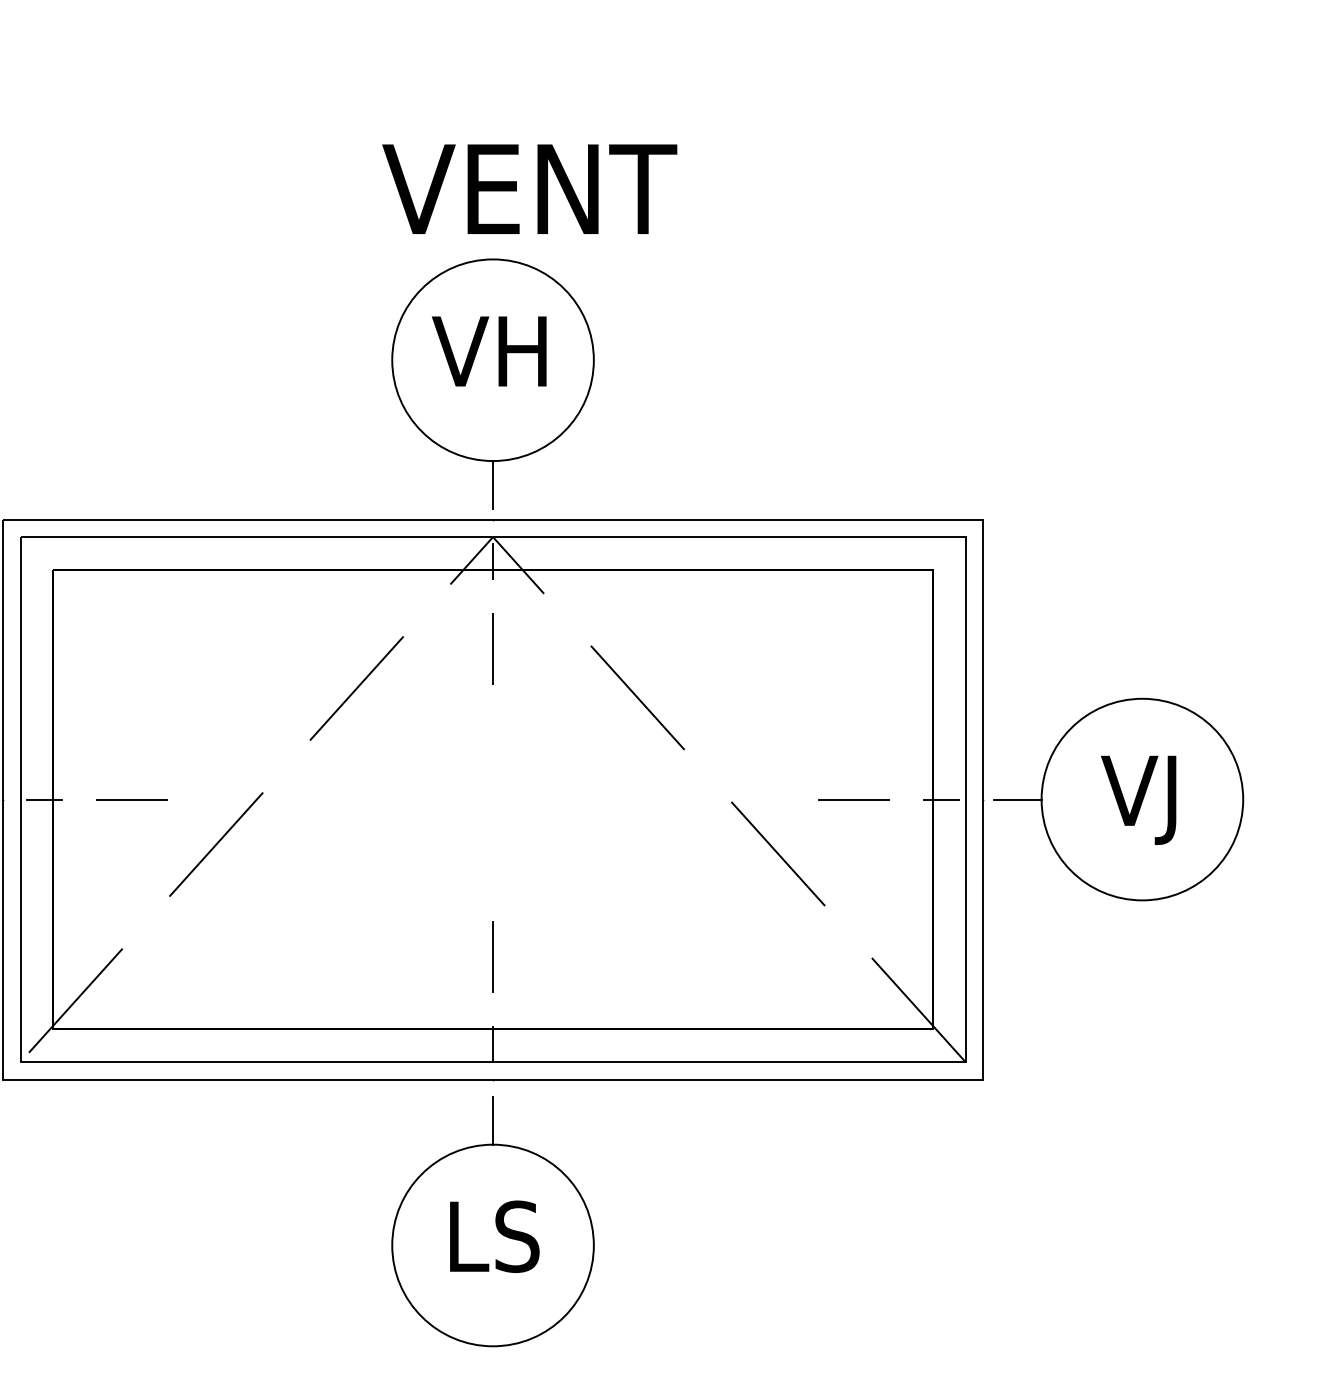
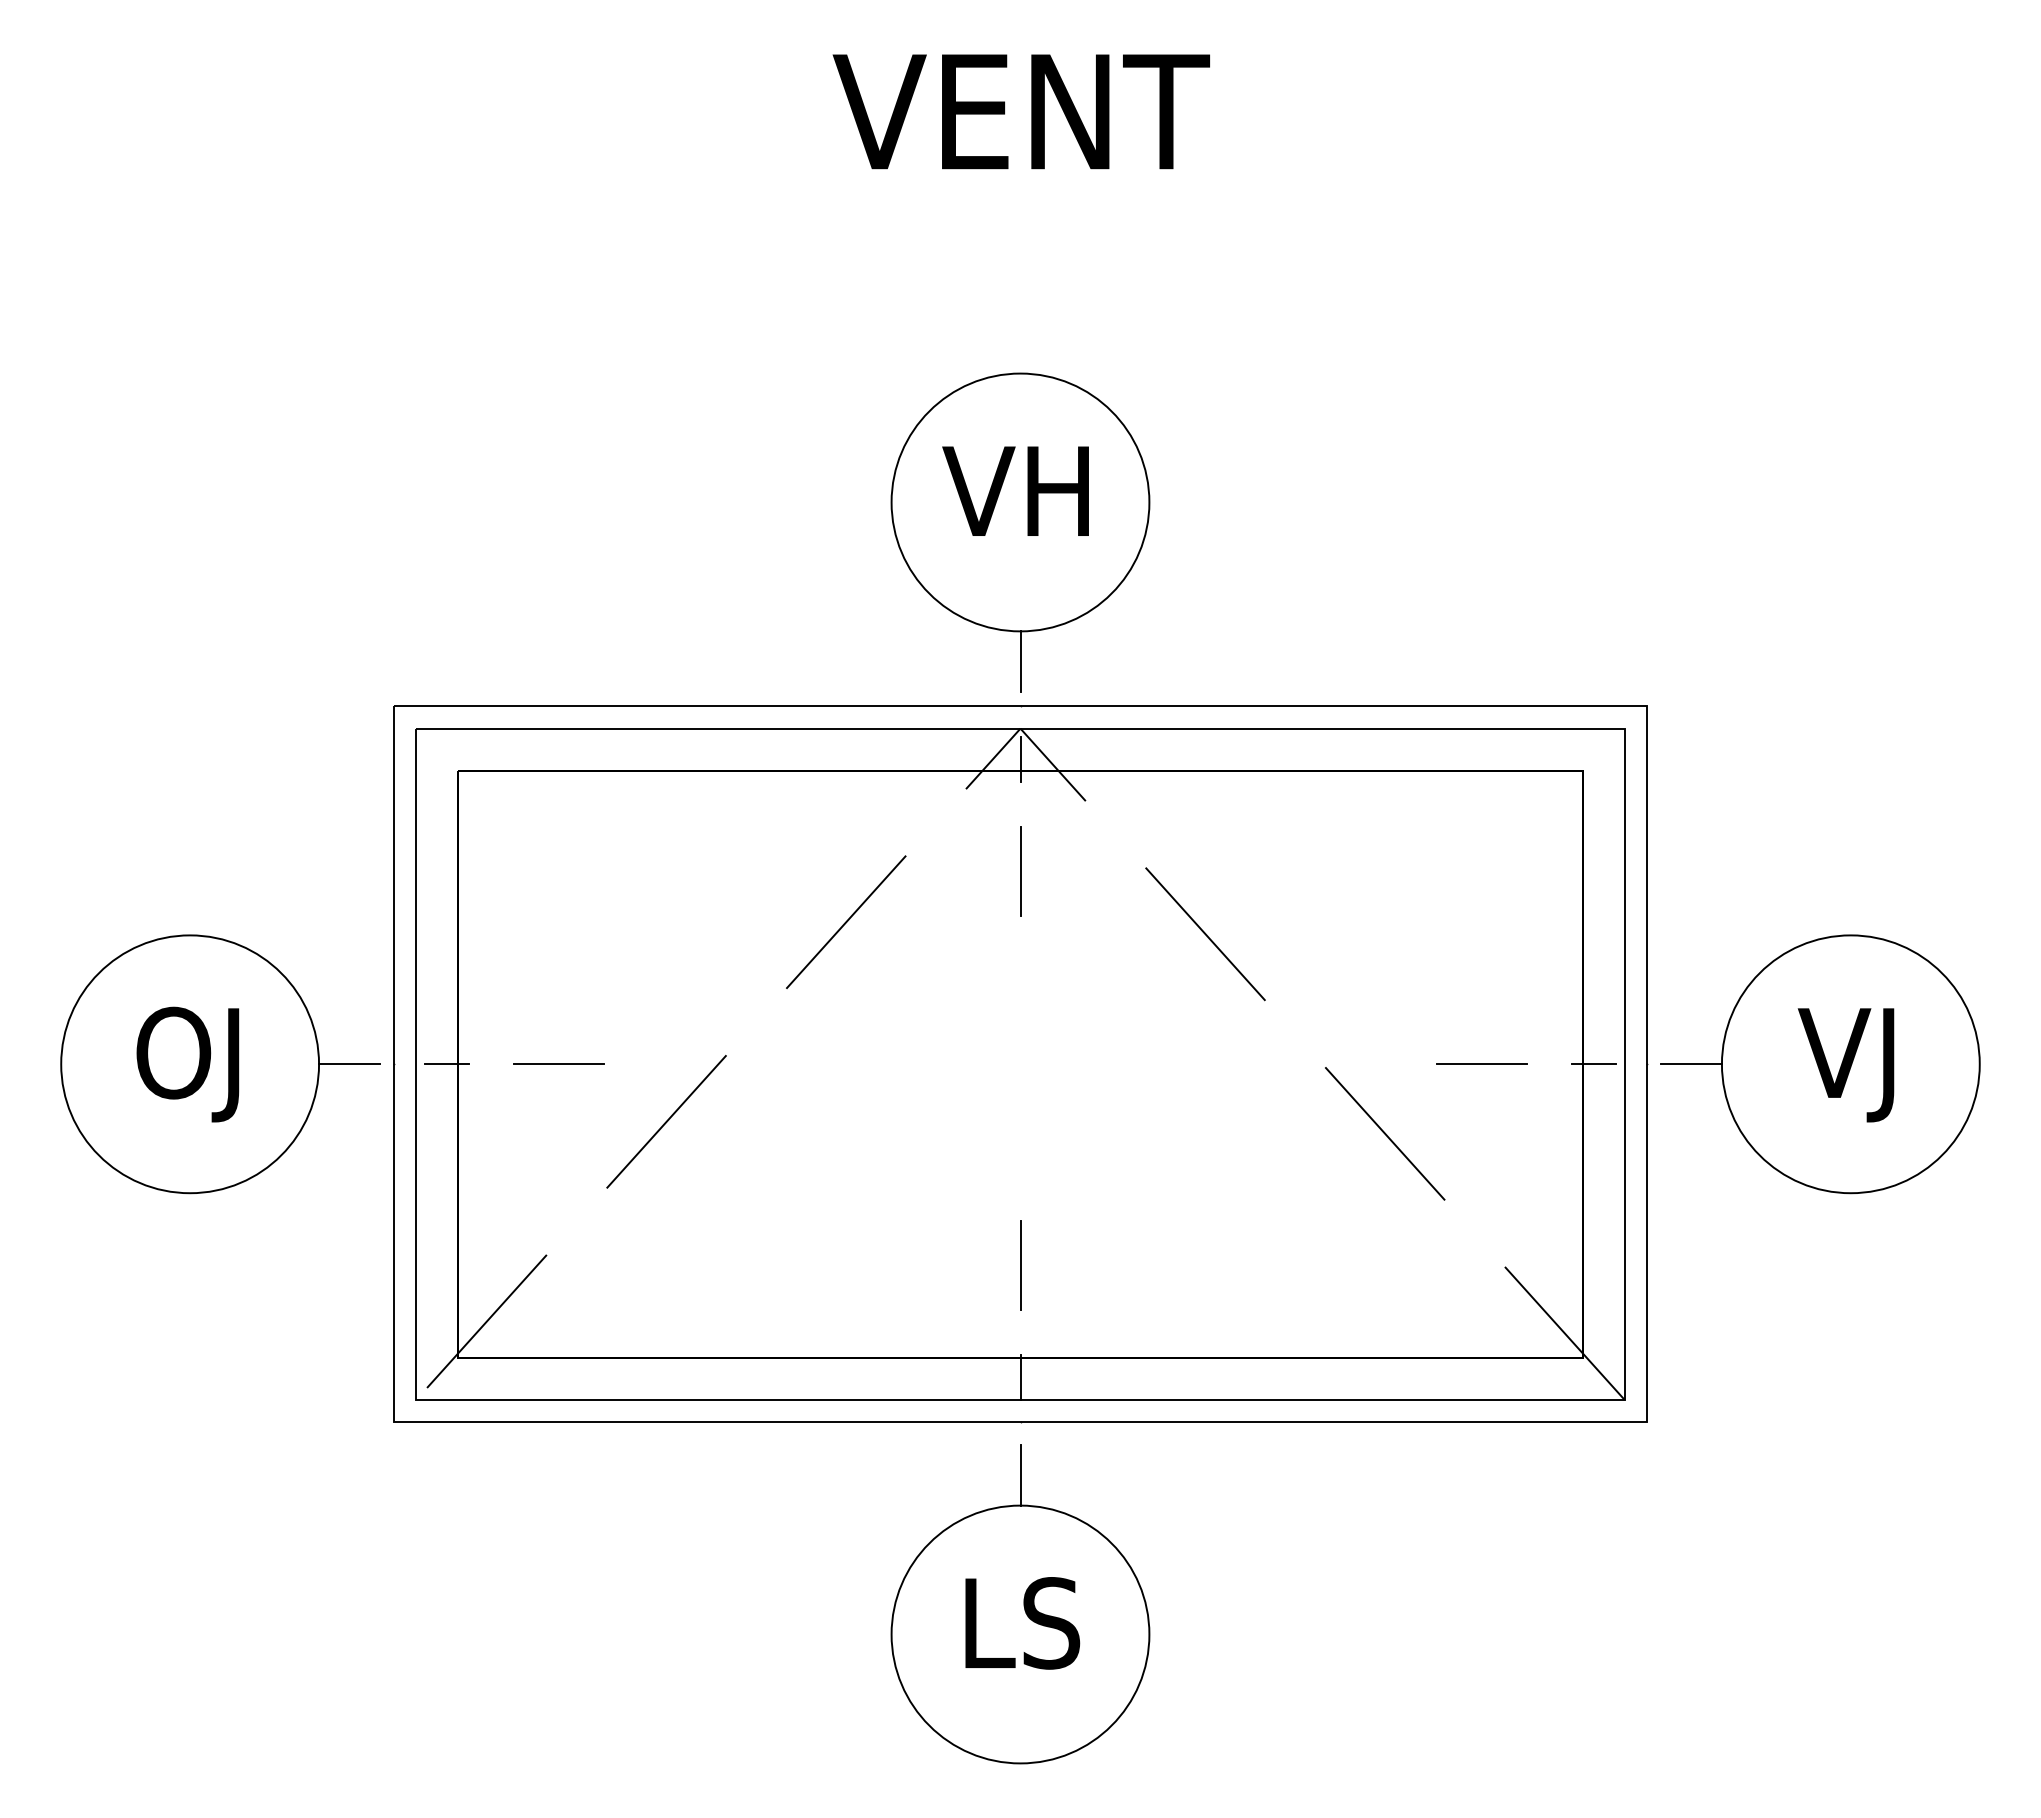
text: (529, 189) -> (1020, 111), moved

